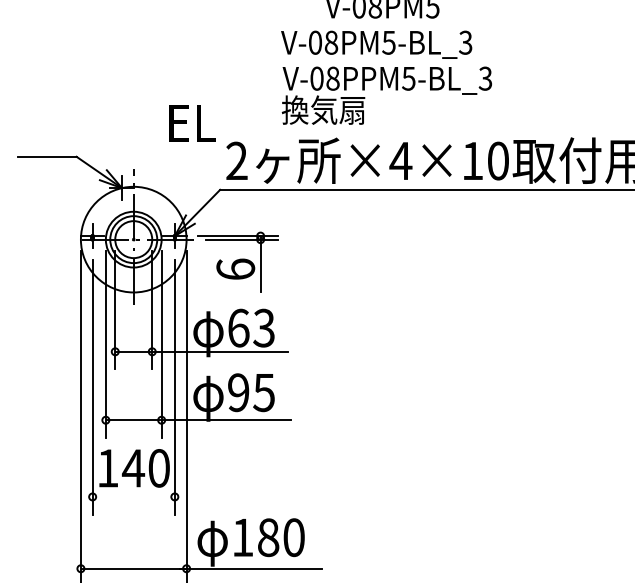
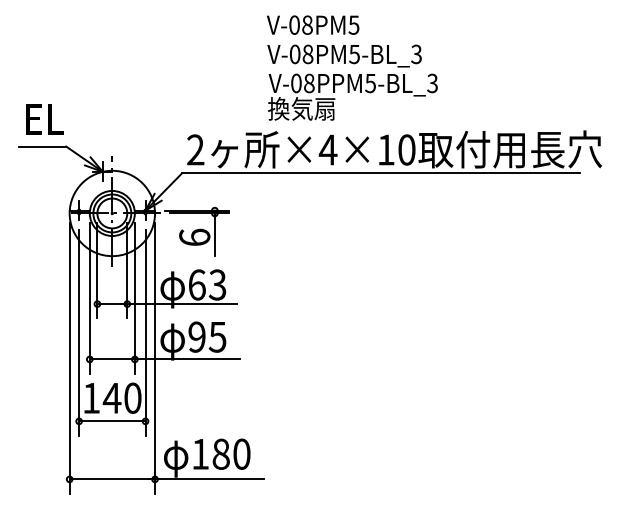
text: (386, 77) -> (352, 82), moved
text: (192, 123) -> (44, 119), moved
line: (133, 497) -> (112, 421), added

